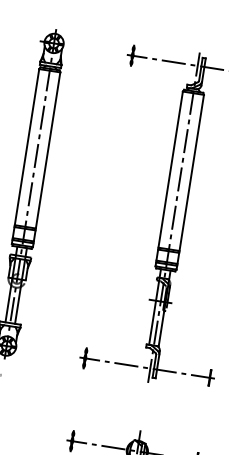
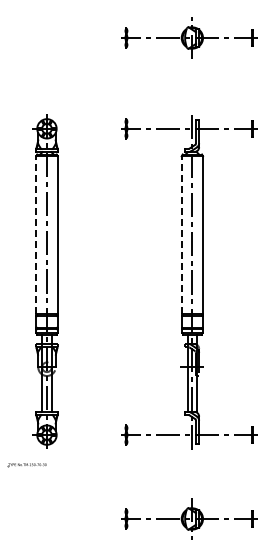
line: (27, 147) -> (36, 235), solid -> dashed
line: (170, 169) -> (181, 235), solid -> dashed

